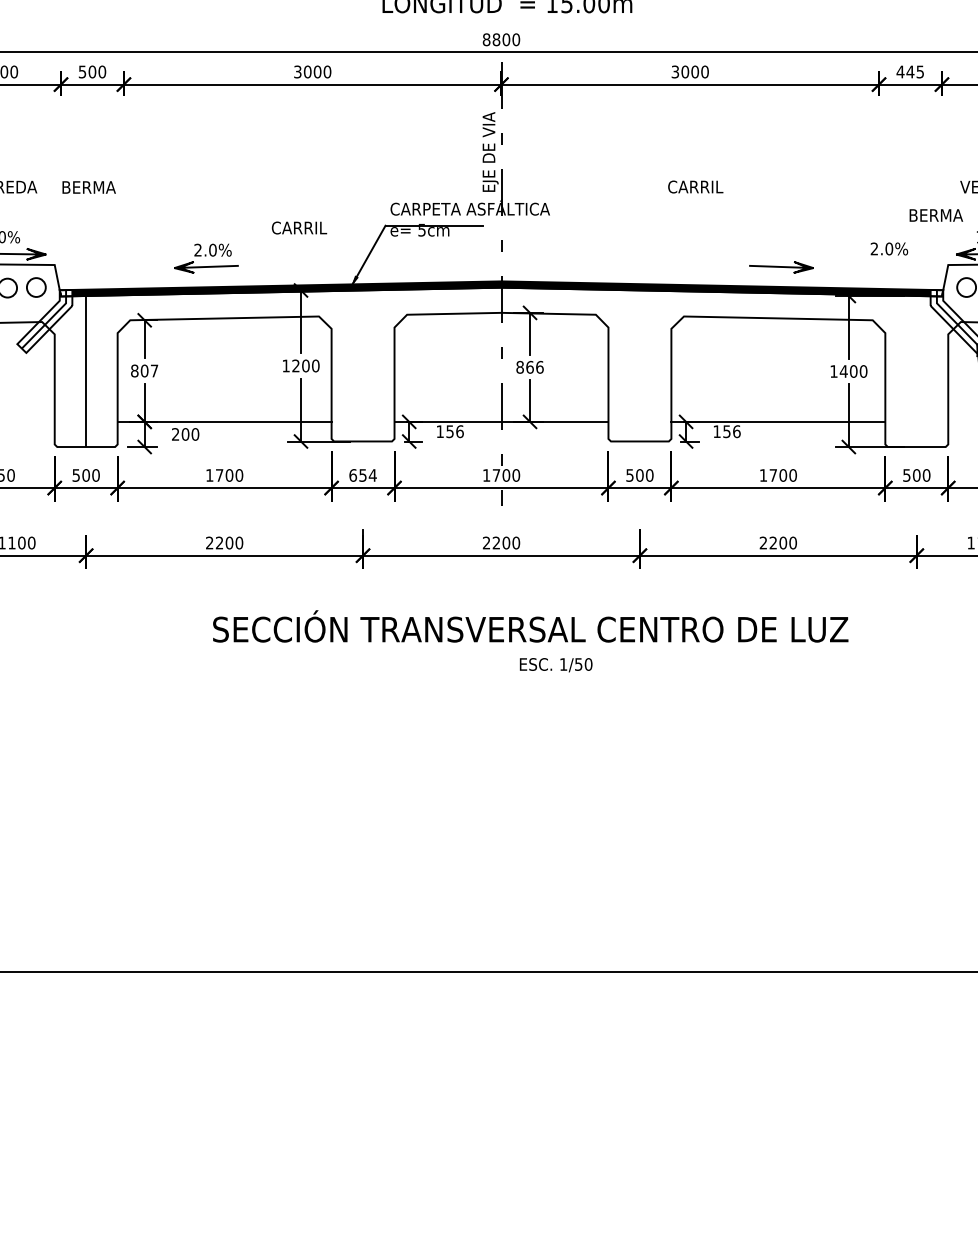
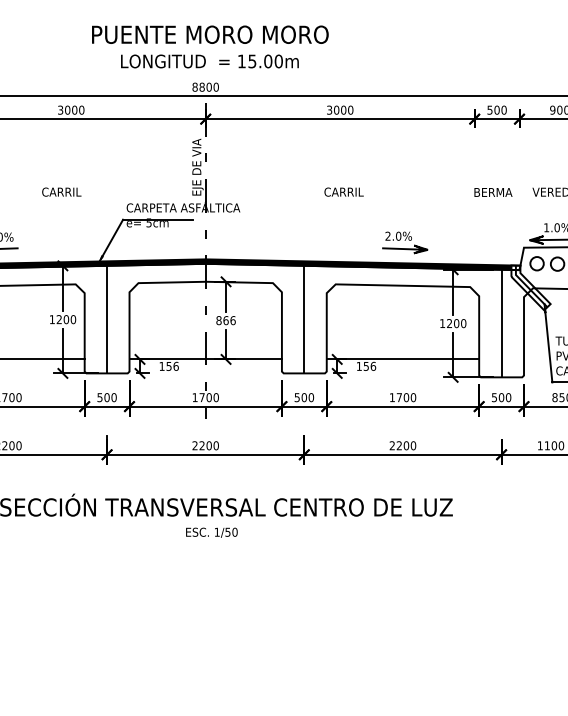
text: (910, 71) -> (497, 109), 445 -> 500
text: (936, 215) -> (493, 192), moved
text: (299, 227) -> (61, 191), moved
text: (889, 248) -> (398, 235), moved
line: (363, 365) -> (107, 319), added
line: (639, 365) -> (304, 319), added
text: (843, 371) -> (449, 323), 1400 -> 1200
line: (916, 371) -> (501, 323), added
text: (362, 475) -> (106, 397), 654 -> 500
text: (556, 665) -> (212, 533), moved

